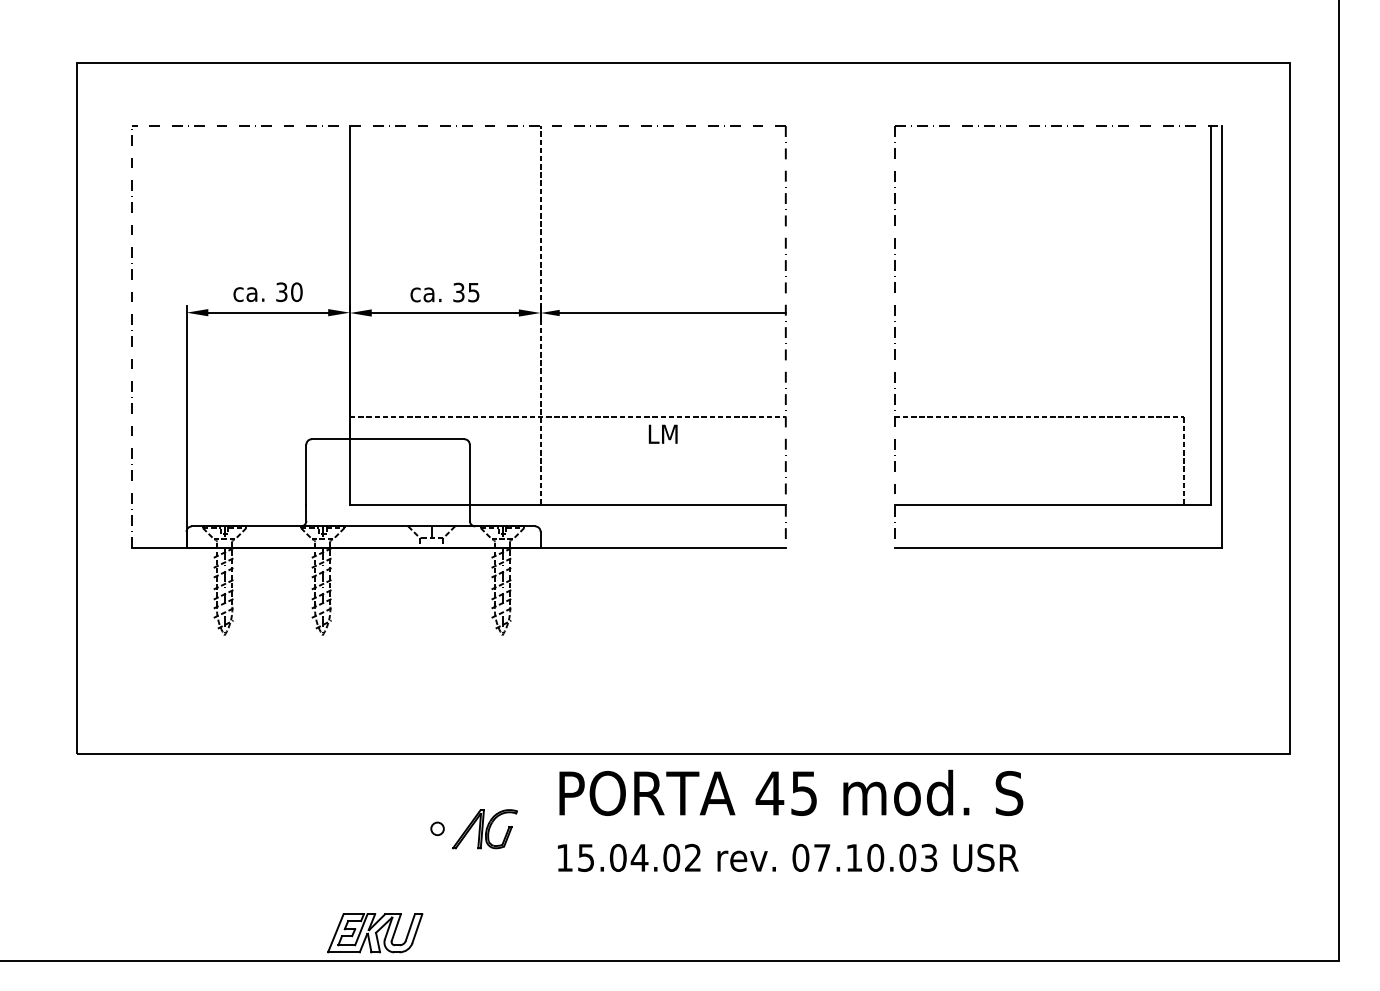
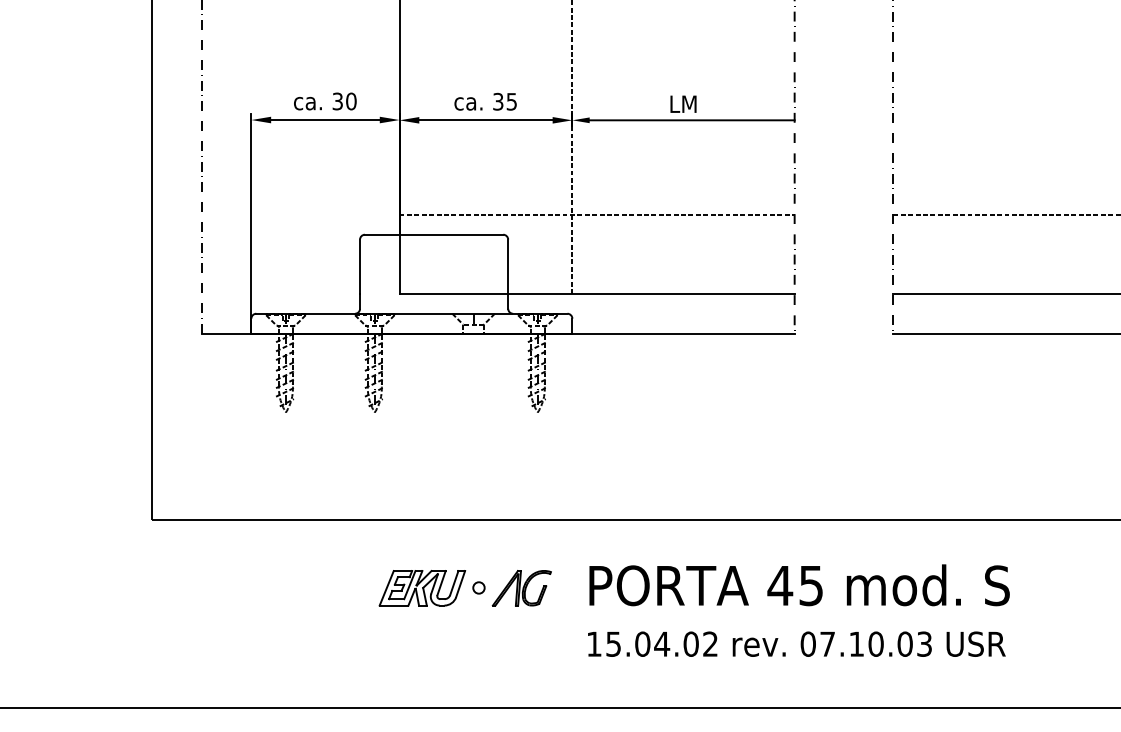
text: (662, 433) -> (682, 103), moved
text: (790, 820) -> (798, 610), moved
part: (375, 933) -> (422, 588), moved

